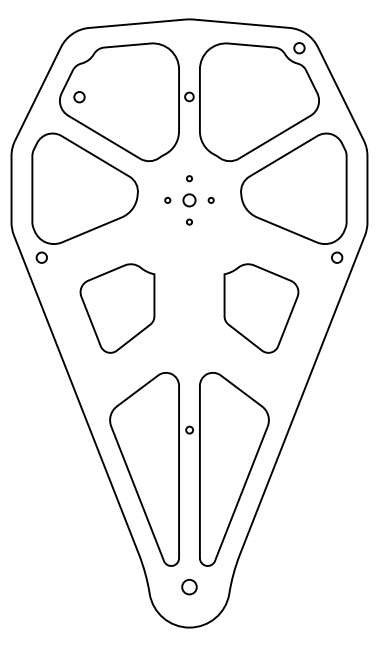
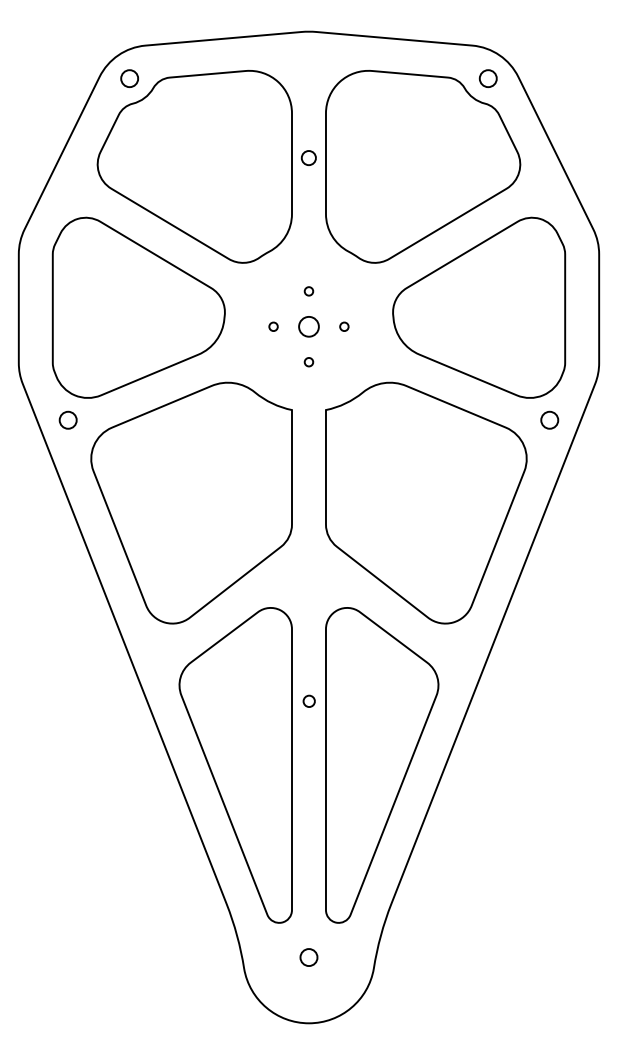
circle: (79, 97) -> (129, 79), moved
part: (117, 308) -> (191, 503), size x1.67
part: (261, 308) -> (426, 503), size x1.67
circle: (189, 587) -> (309, 957), size x0.71

